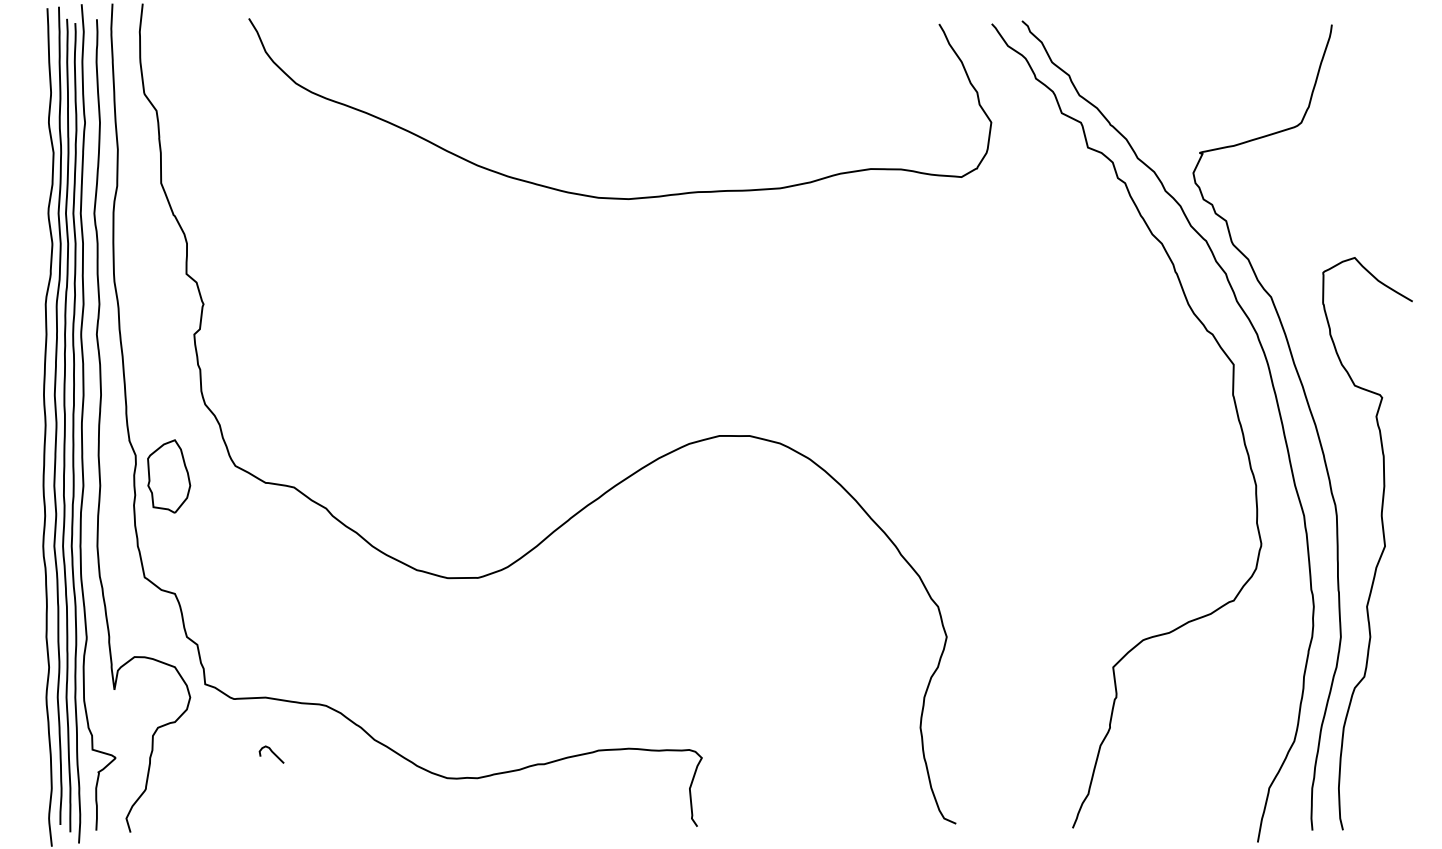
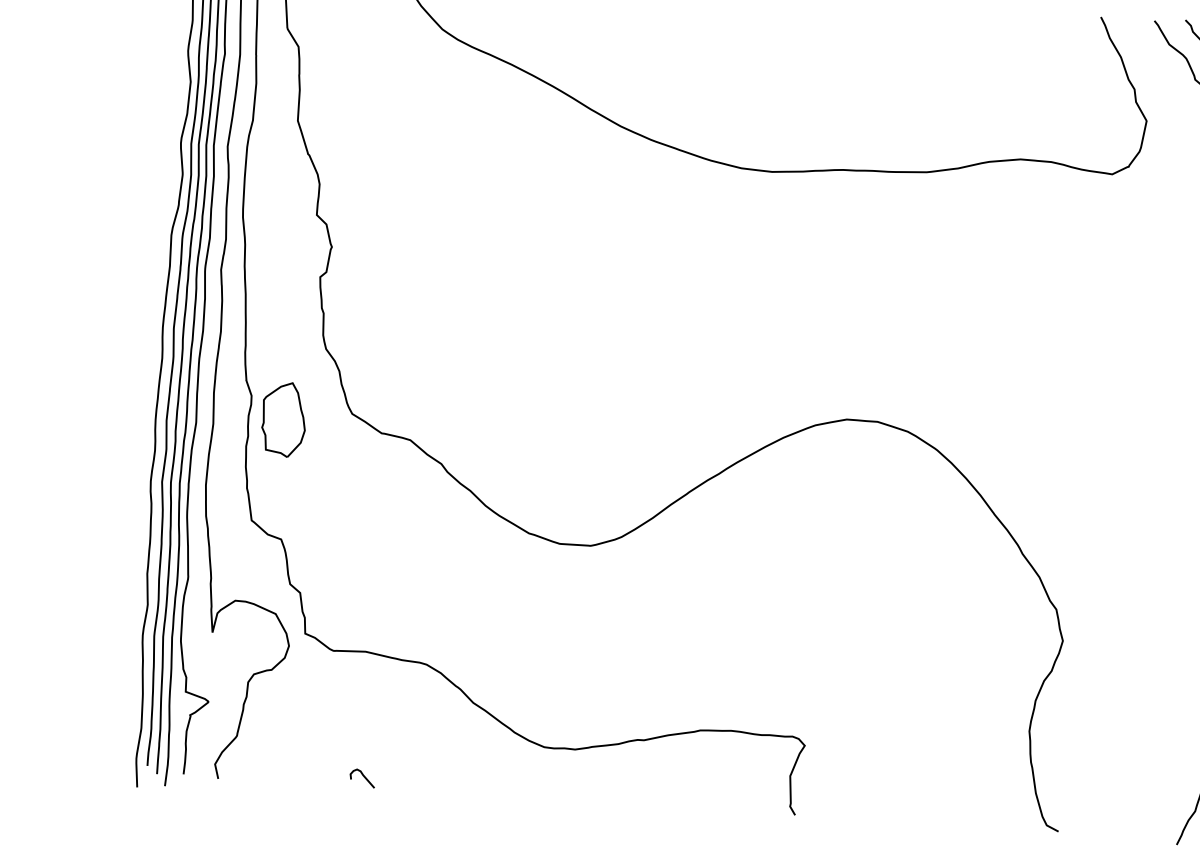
curve: (272, 753) -> (363, 777), moved

